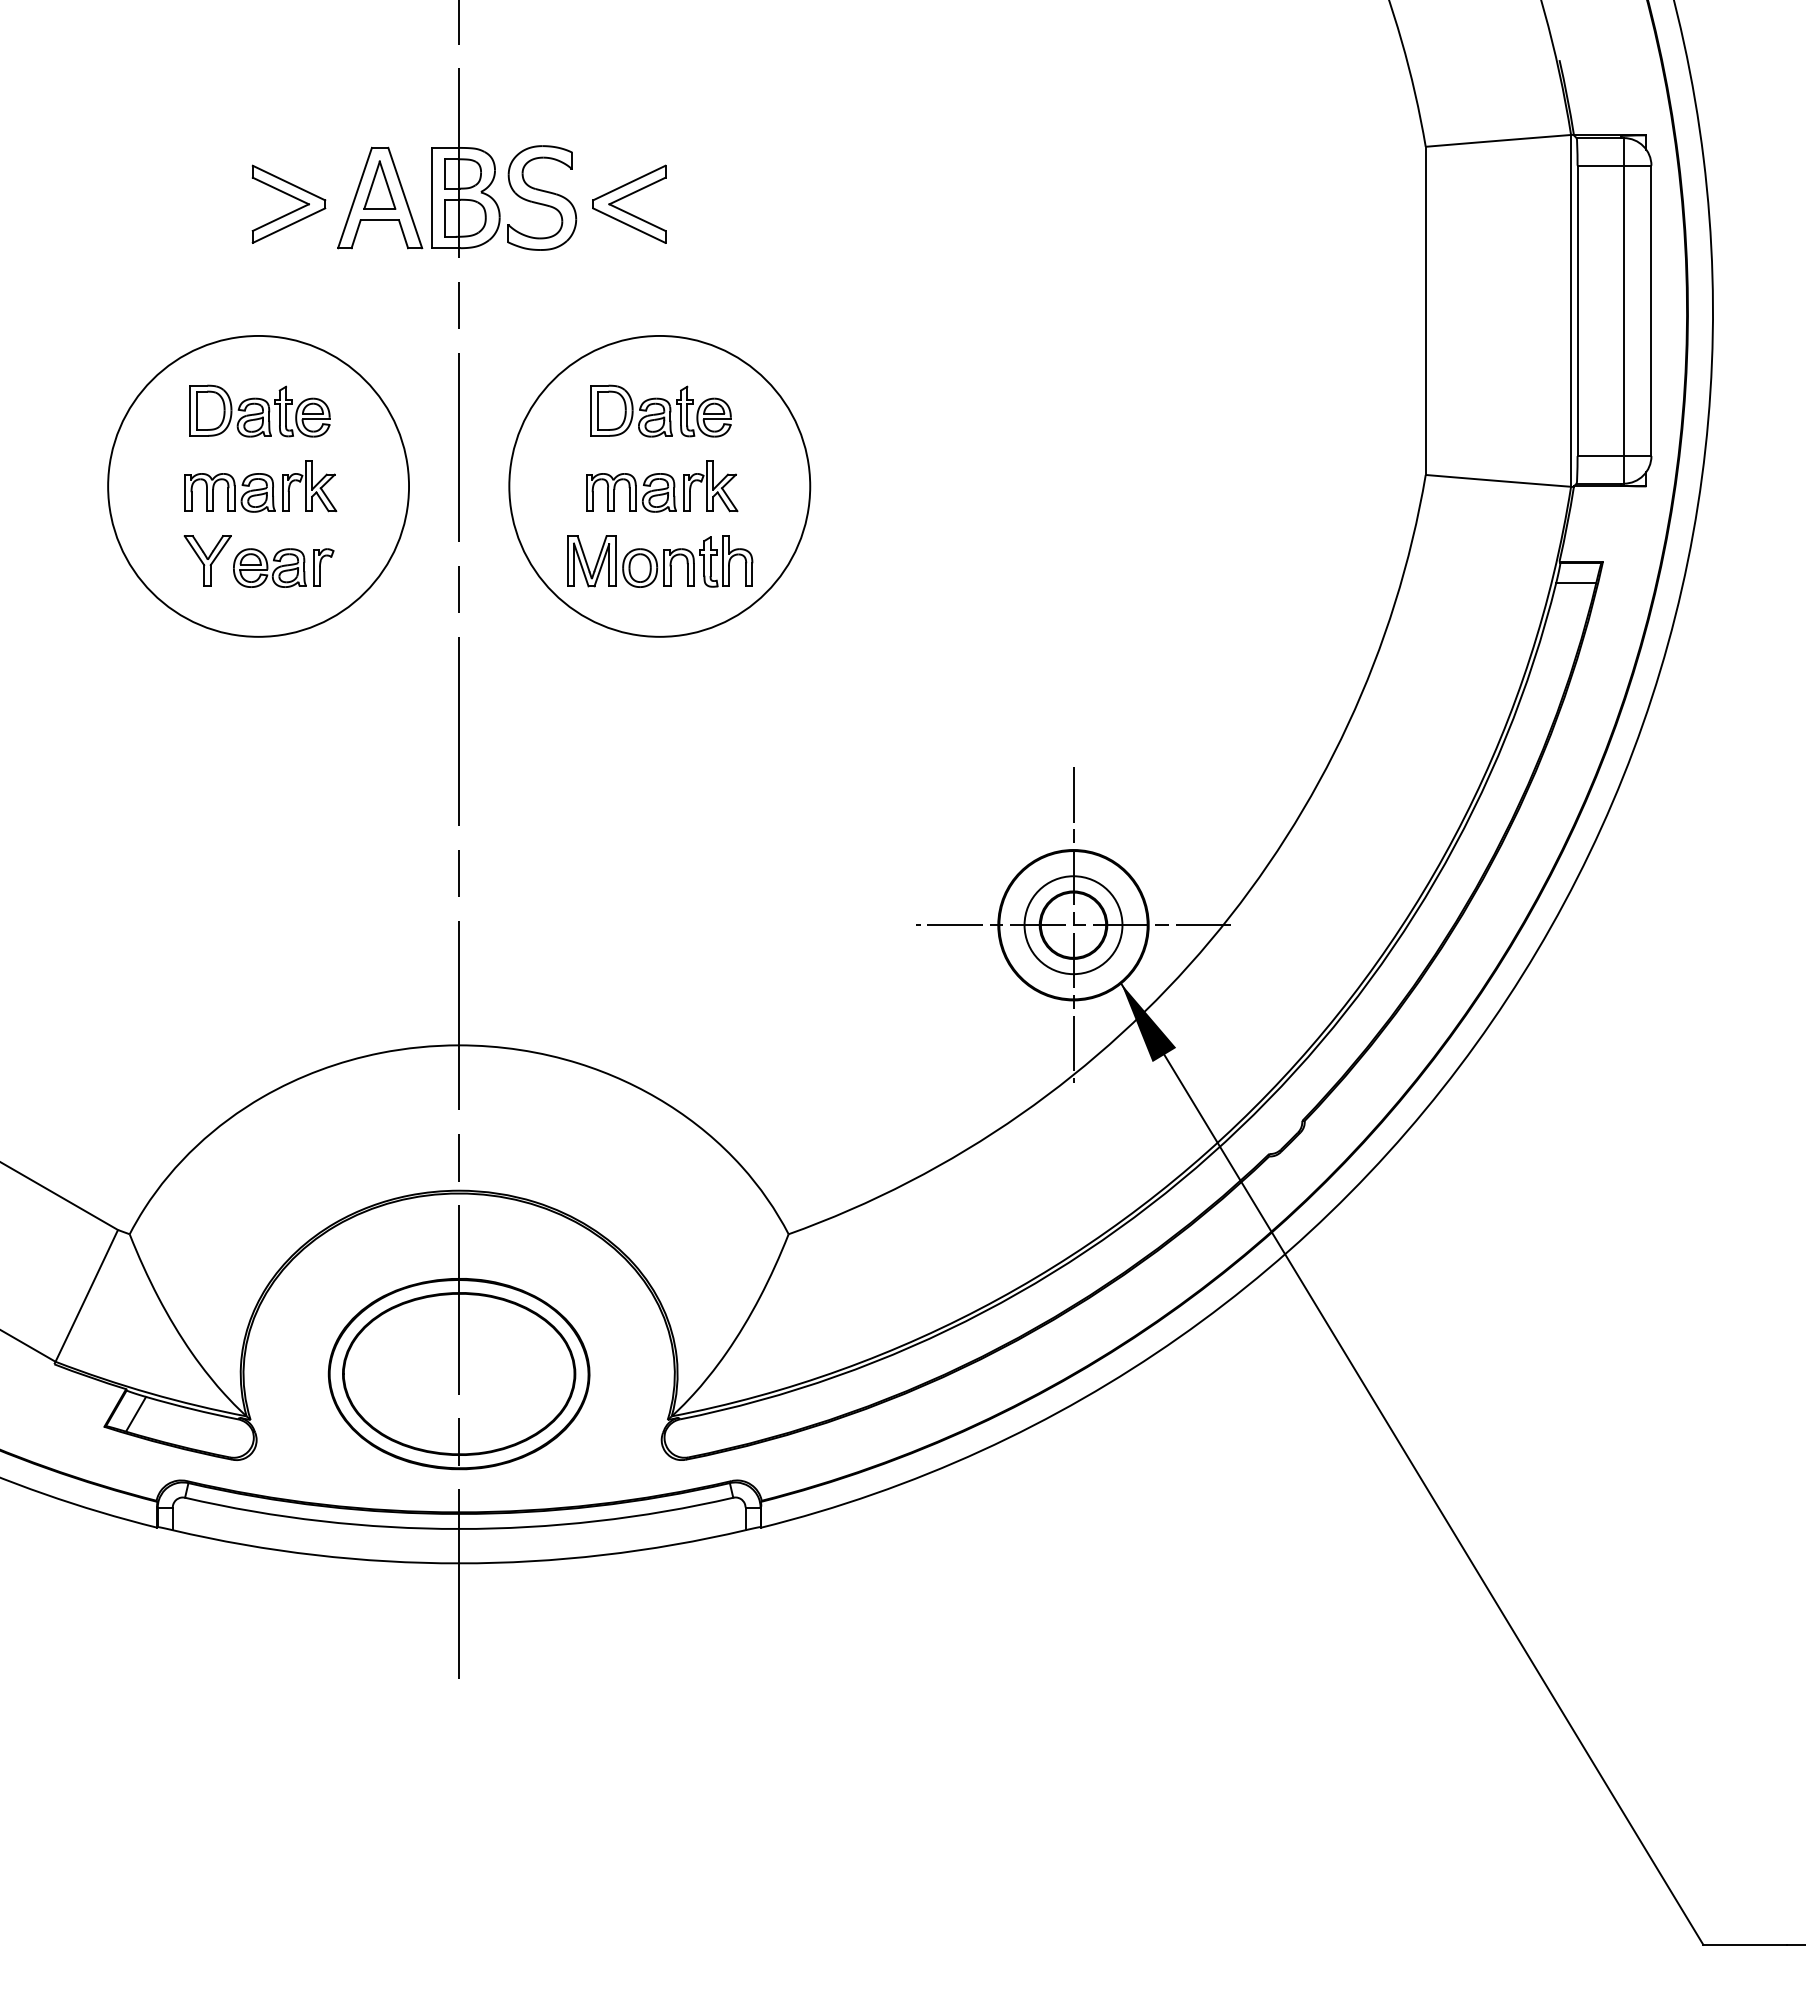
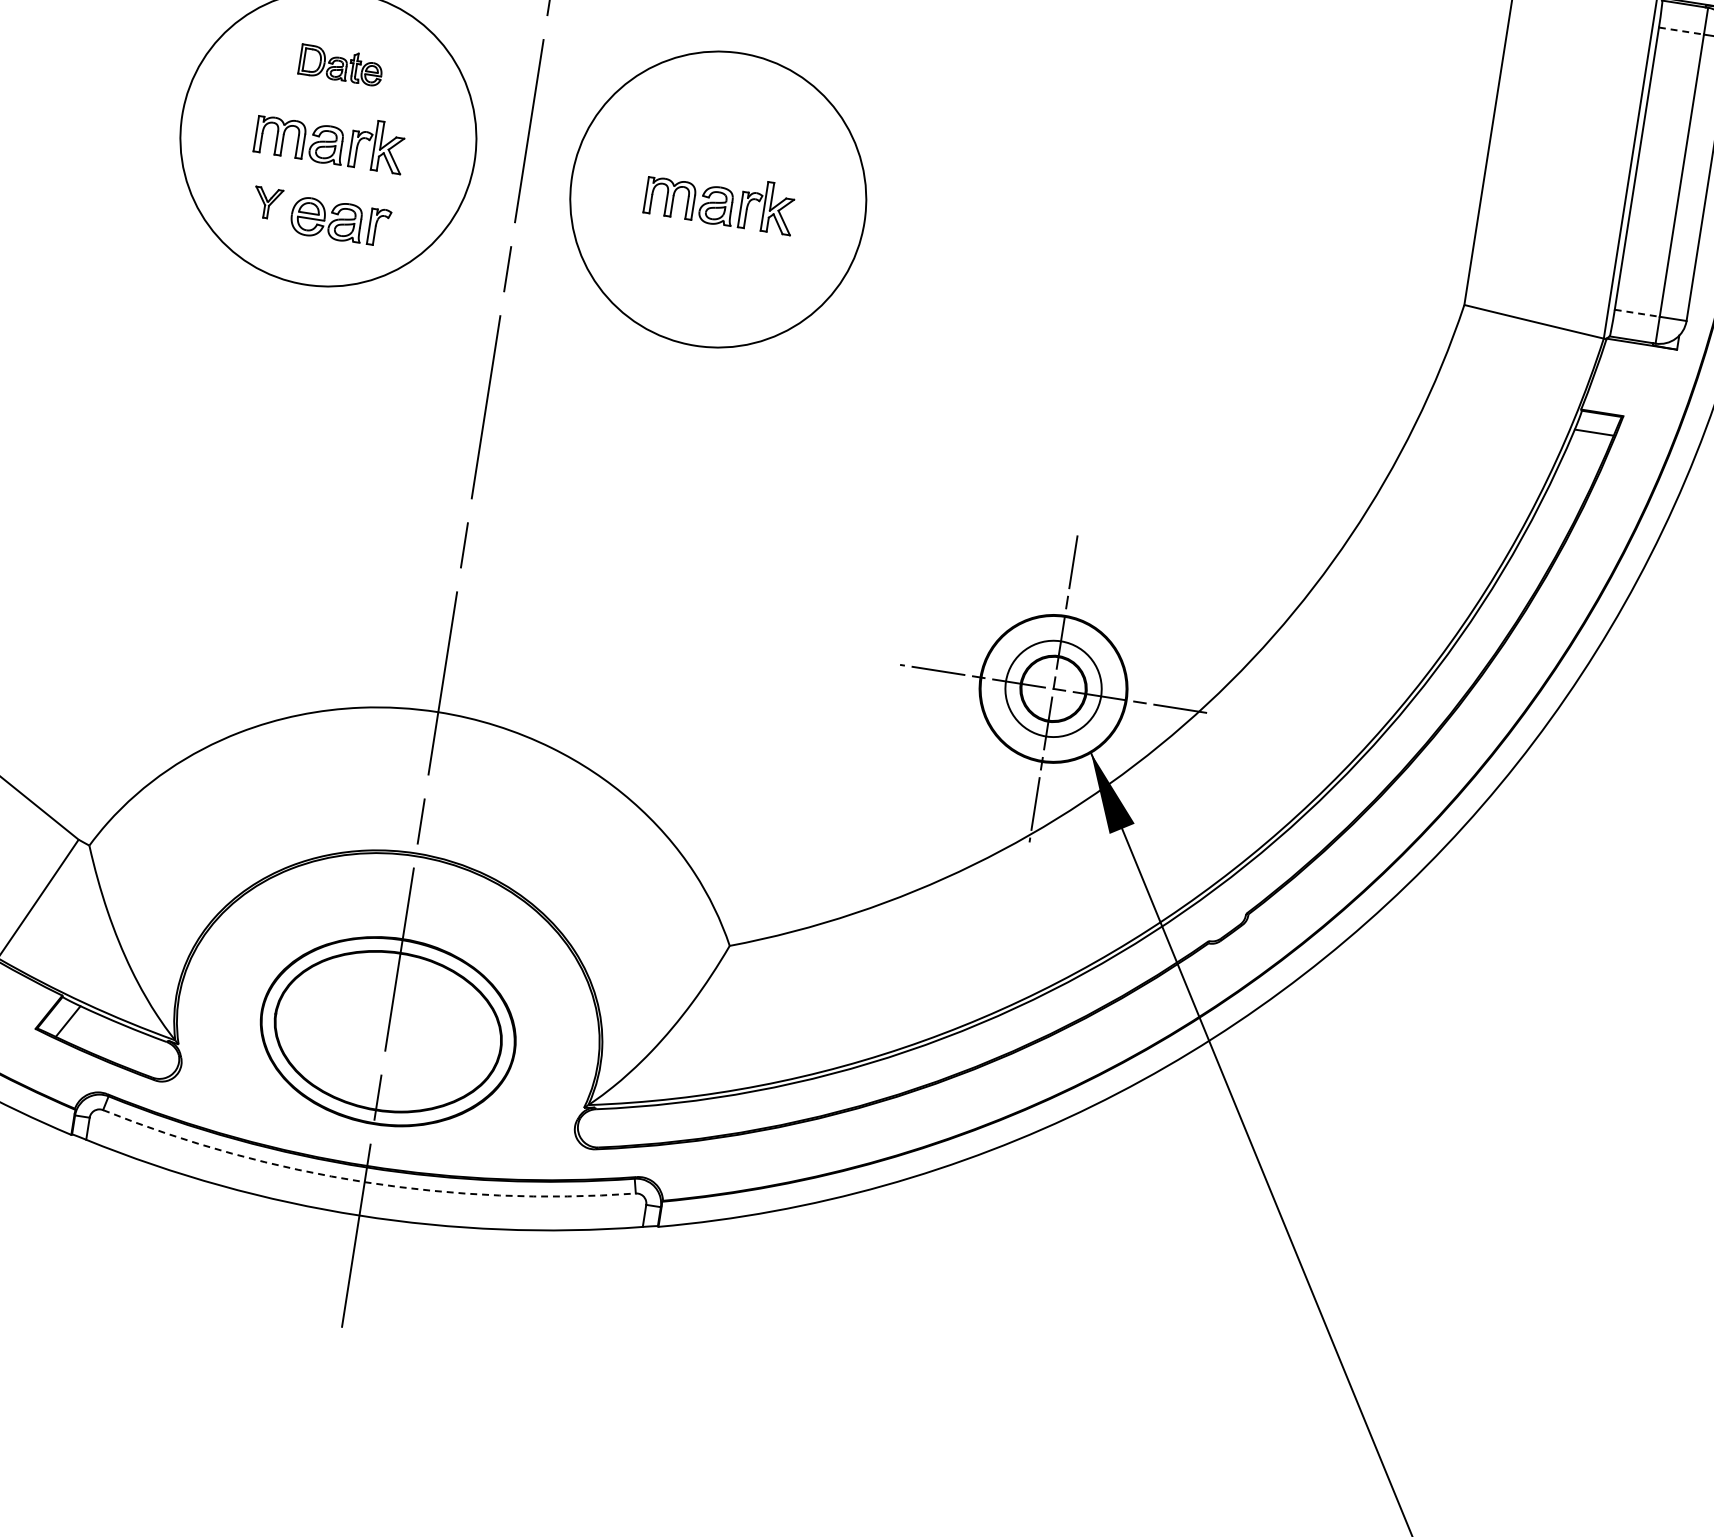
line: (1601, 165) -> (1682, 31), solid -> dashed
part: (259, 410) -> (340, 64), size x0.6
part: (660, 410) -> (730, 125), removed
line: (1601, 456) -> (1637, 313), solid -> dashed
part: (207, 560) -> (267, 202), size x0.6
part: (660, 561) -> (707, 272), removed
arc: (459, 1528) -> (365, 1181), solid -> dashed

